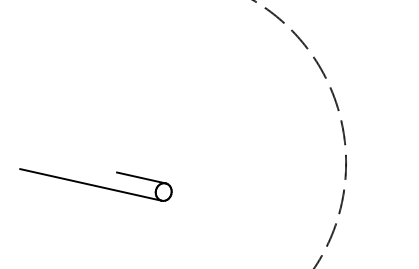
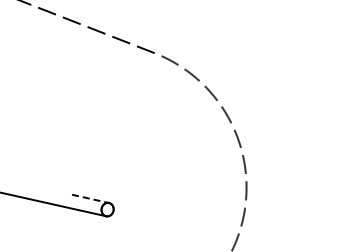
line: (142, 178) -> (91, 199), solid -> dashed

